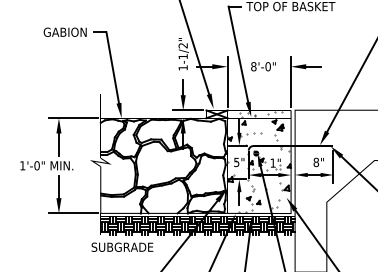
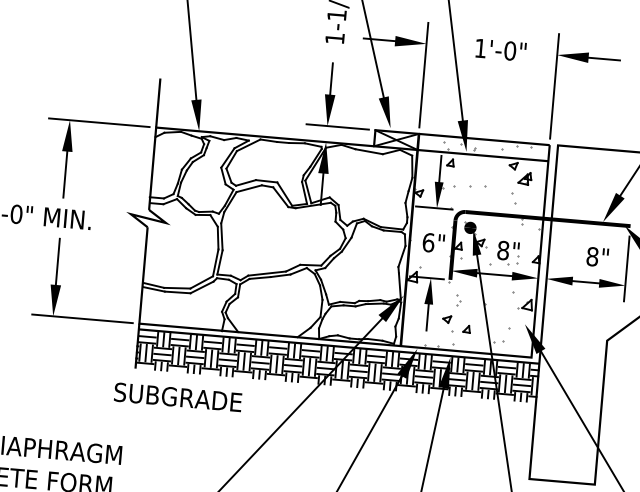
text: (253, 66) -> (480, 47), 8'-0" -> 1'-0"
text: (236, 162) -> (428, 242), 5" -> 6"
text: (272, 162) -> (502, 249), 1" -> 8"

